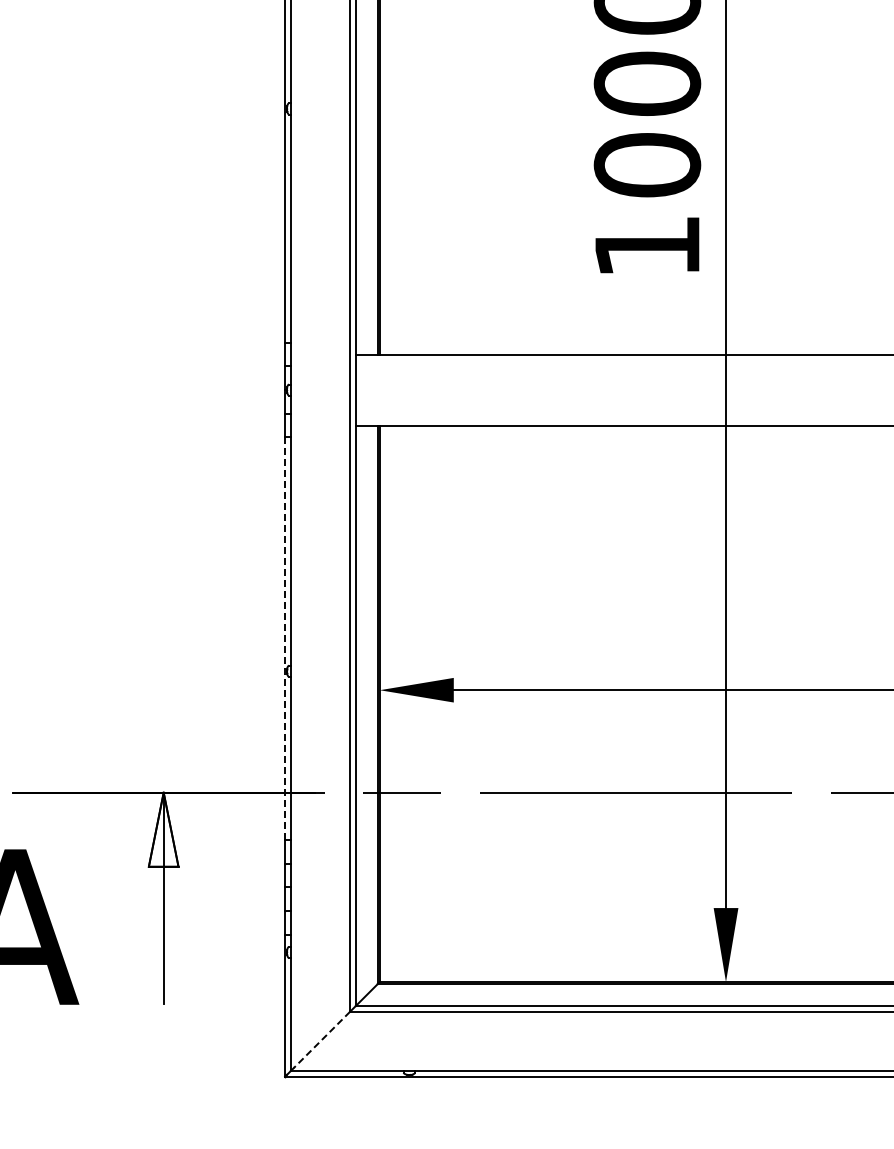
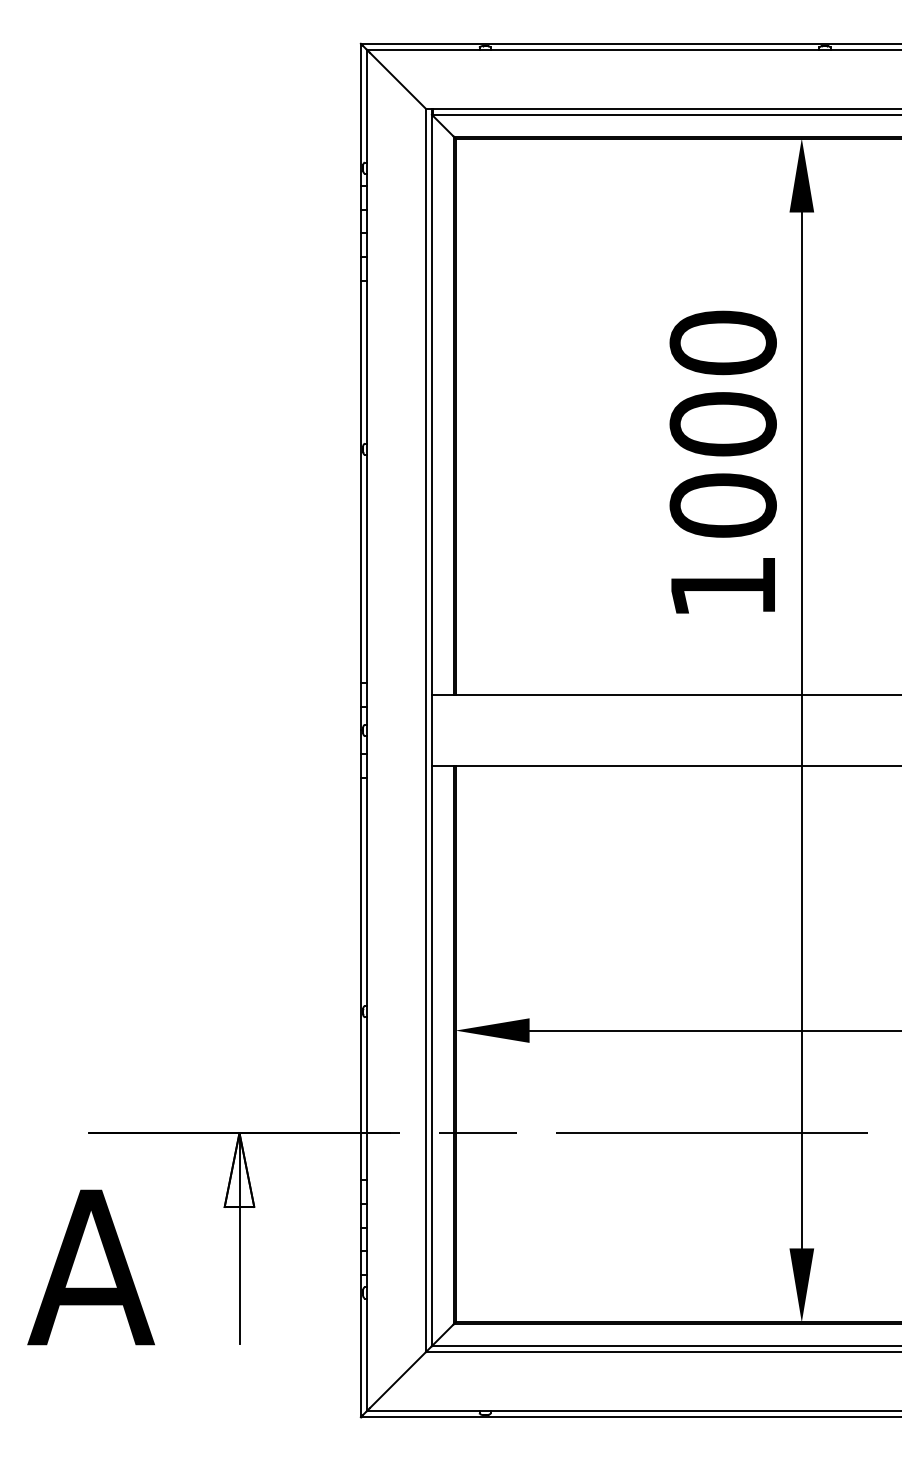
line: (284, 639) -> (360, 979), dashed -> solid
line: (321, 1040) -> (397, 1380), dashed -> solid

